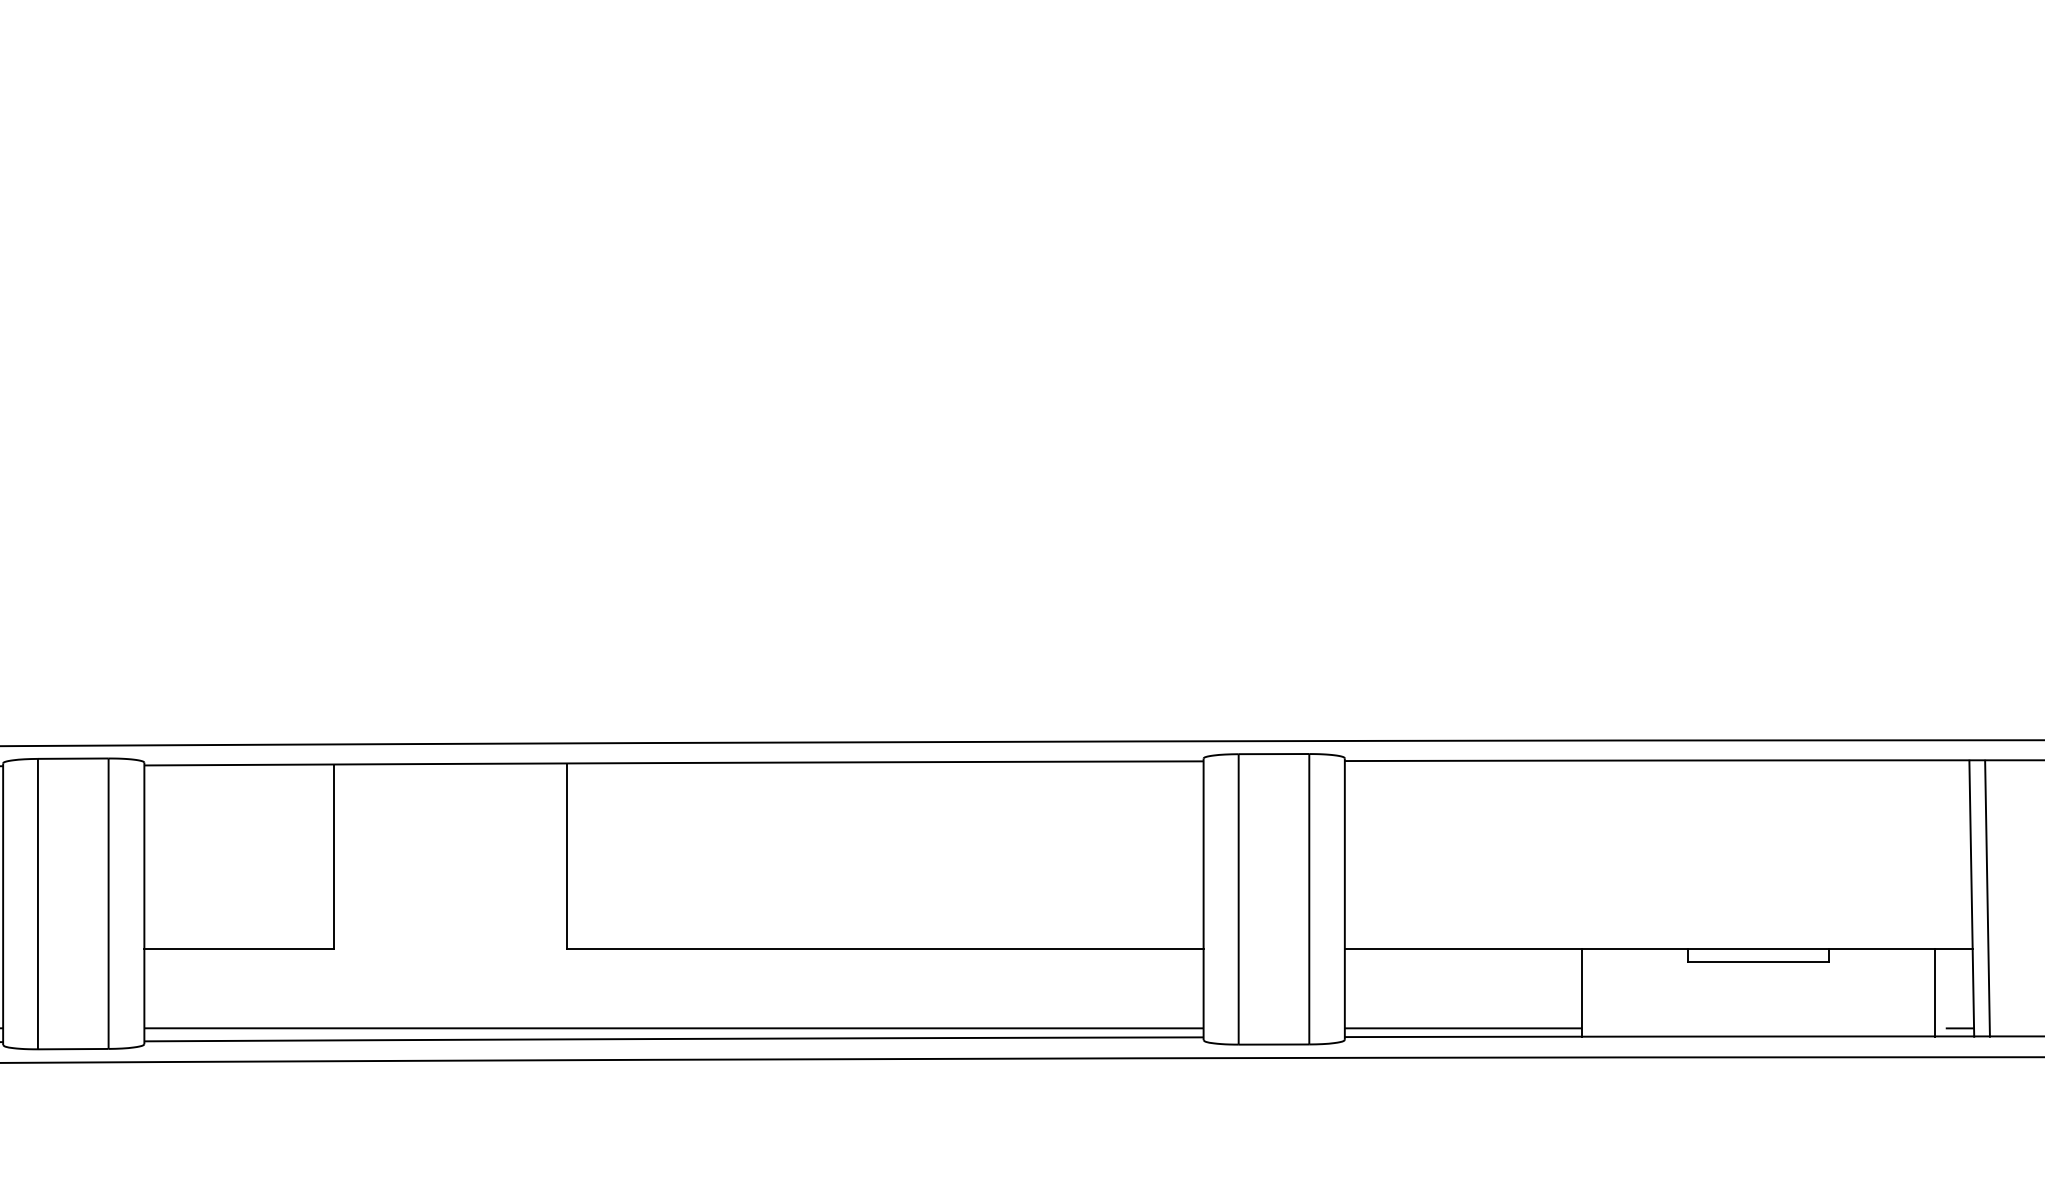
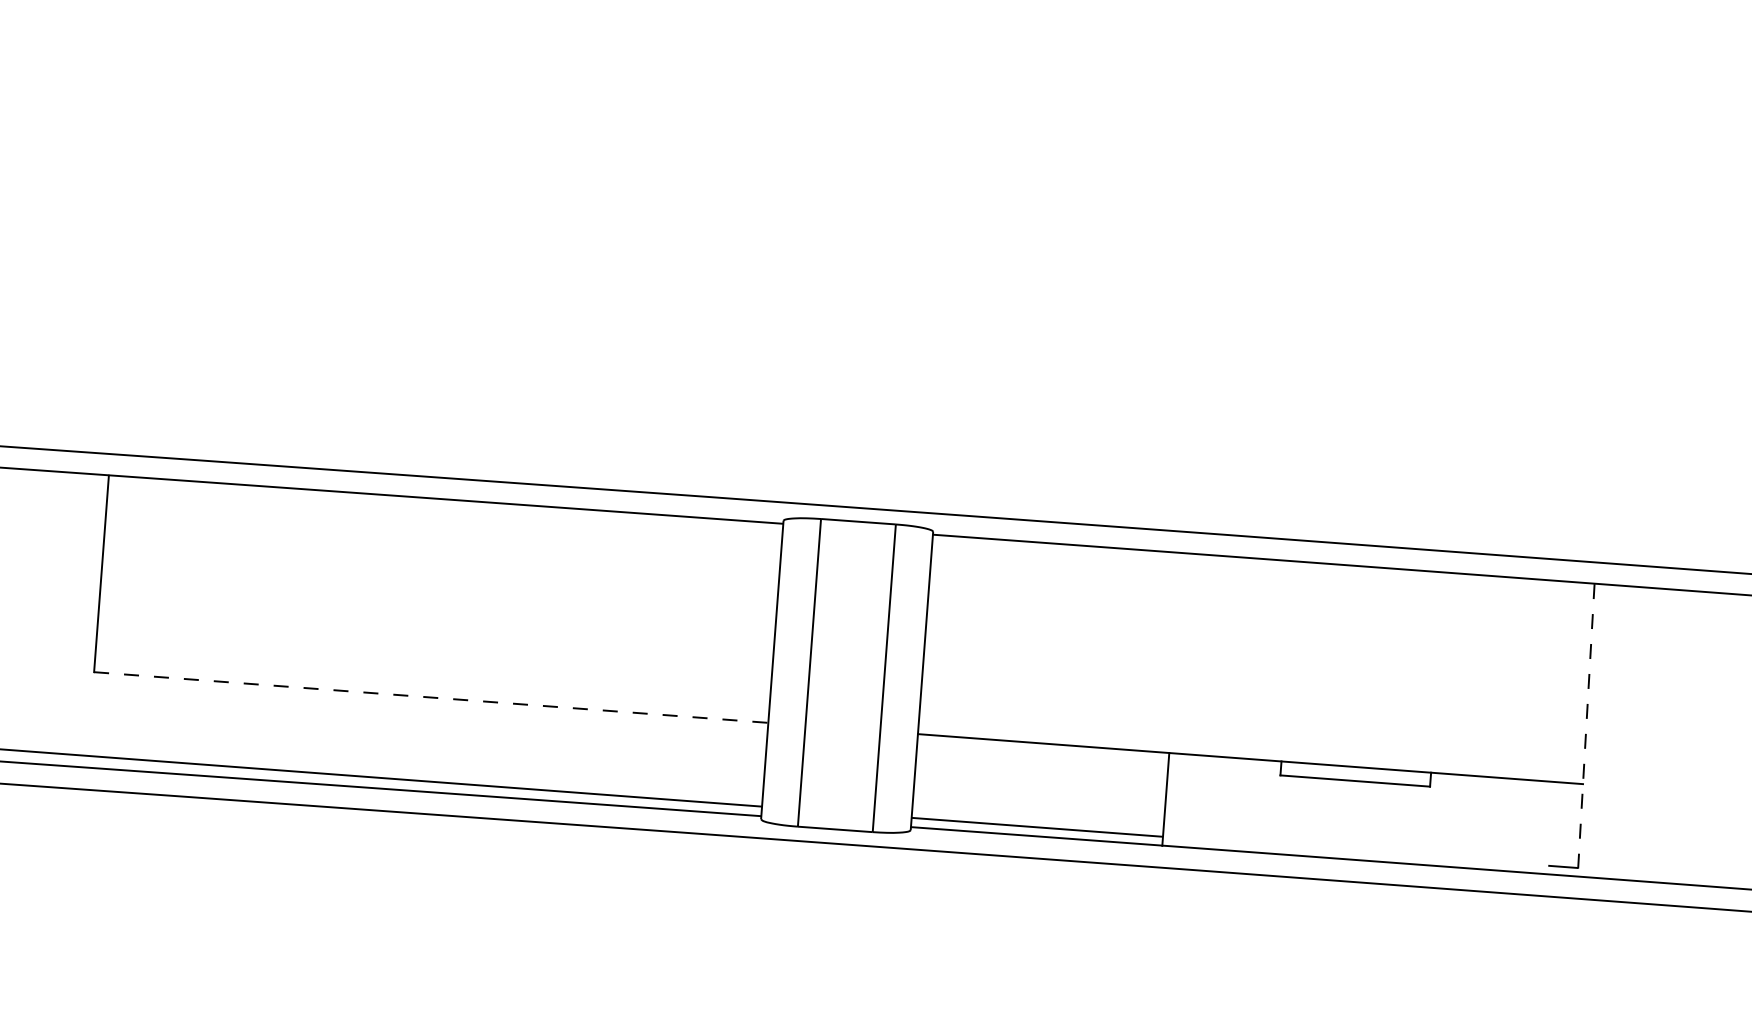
line: (1987, 898) -> (1602, 731), removed
line: (1971, 899) -> (1585, 731), solid -> dashed
line: (885, 949) -> (431, 697), solid -> dashed
line: (1935, 992) -> (1540, 826), removed

